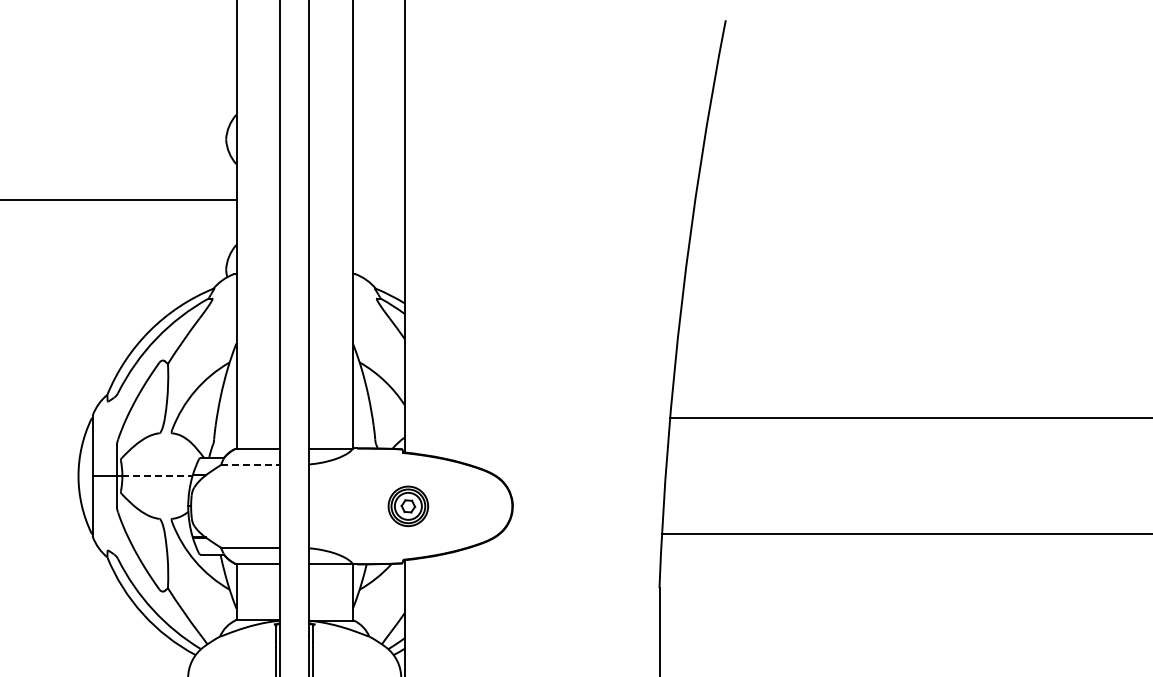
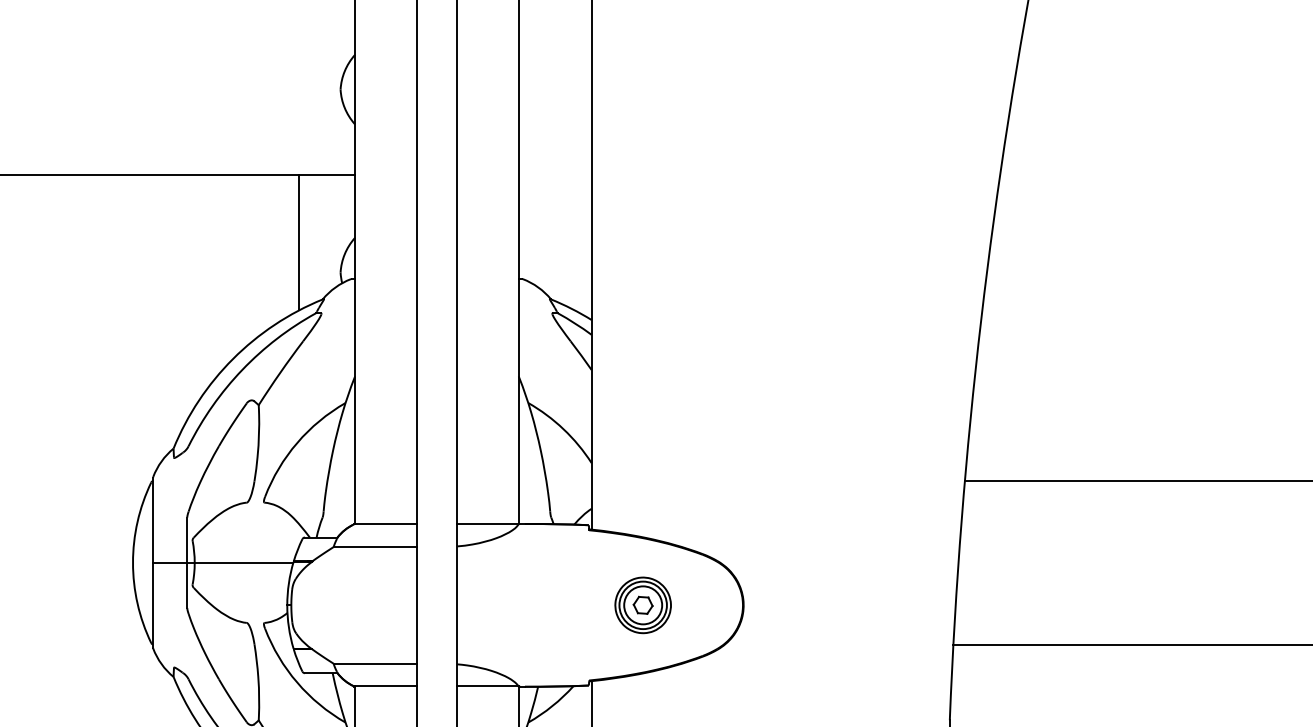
line: (196, 248) -> (298, 242), added
line: (251, 464) -> (376, 546), dashed -> solid
line: (157, 476) -> (244, 563), dashed -> solid
part: (408, 506) -> (643, 605), moved

